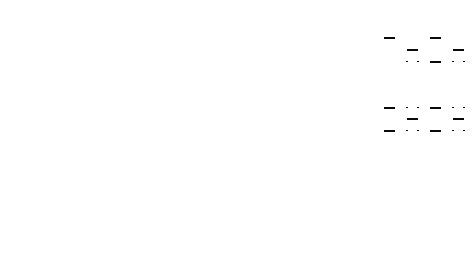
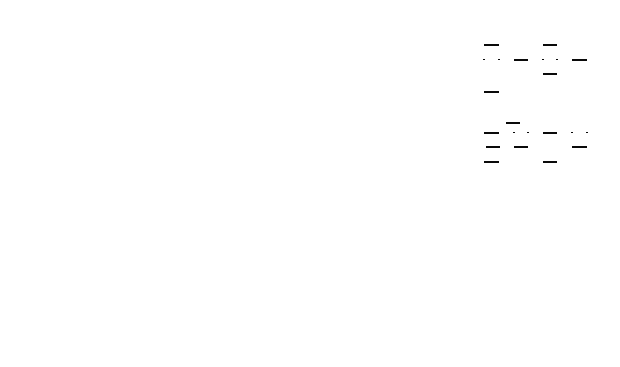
line: (389, 75) -> (491, 91), added
line: (405, 99) -> (512, 122), added
line: (390, 118) -> (492, 146), added

